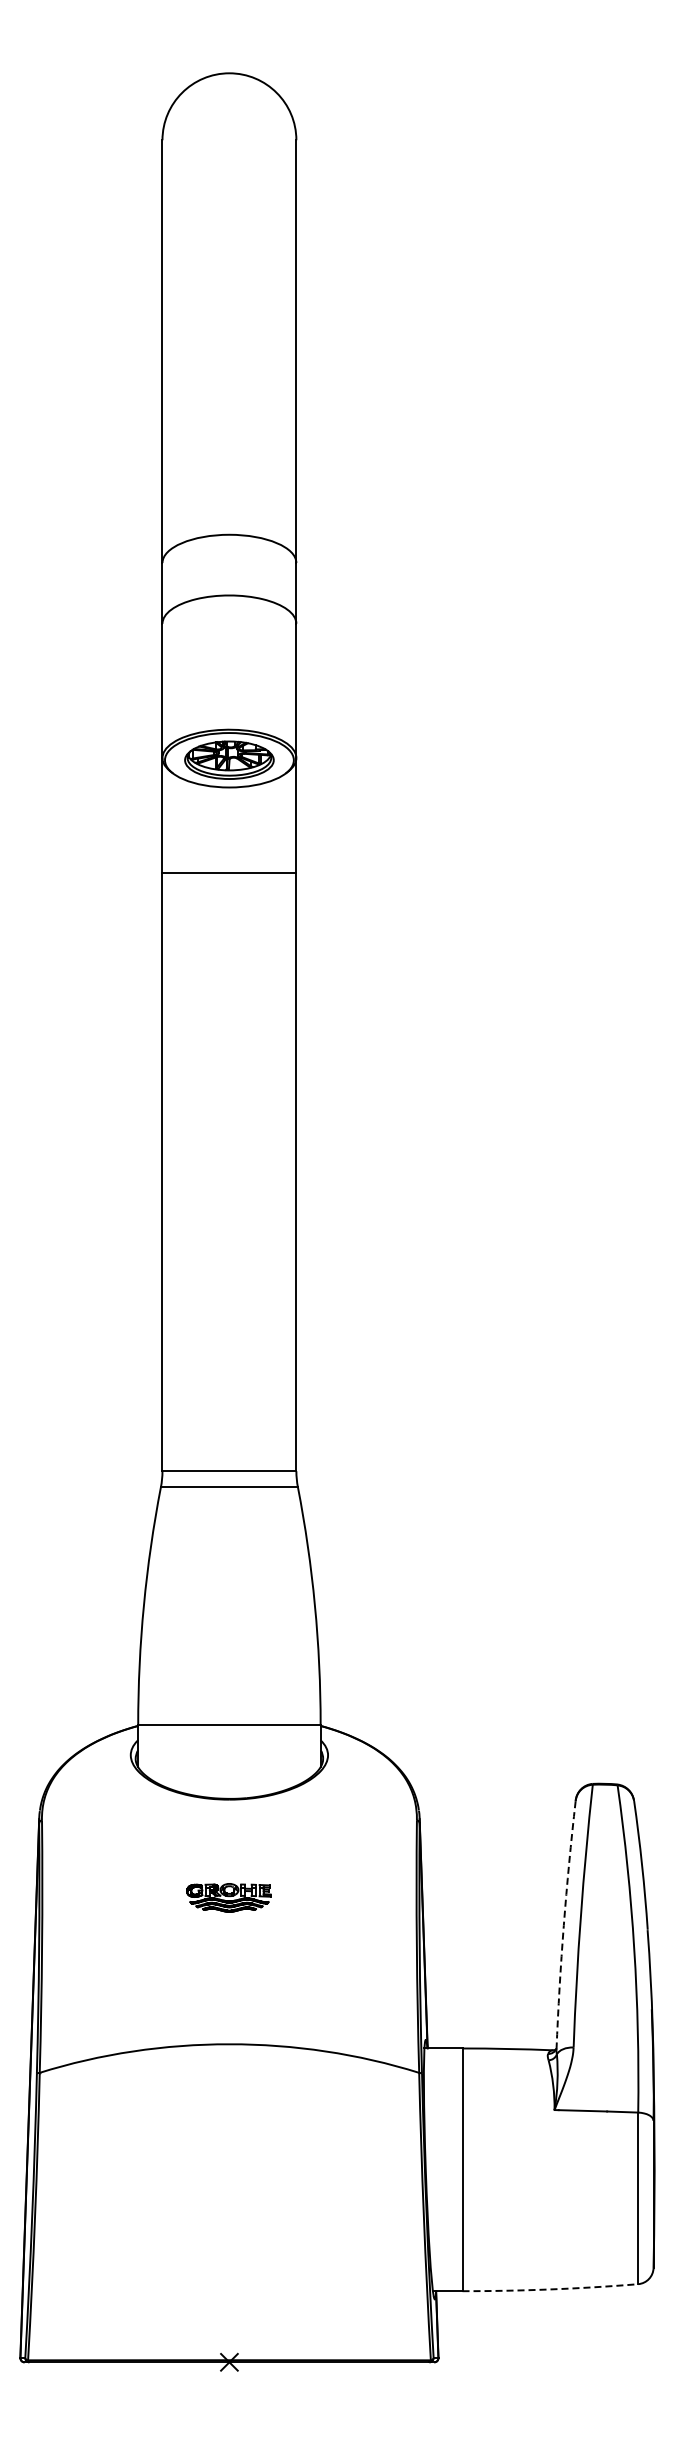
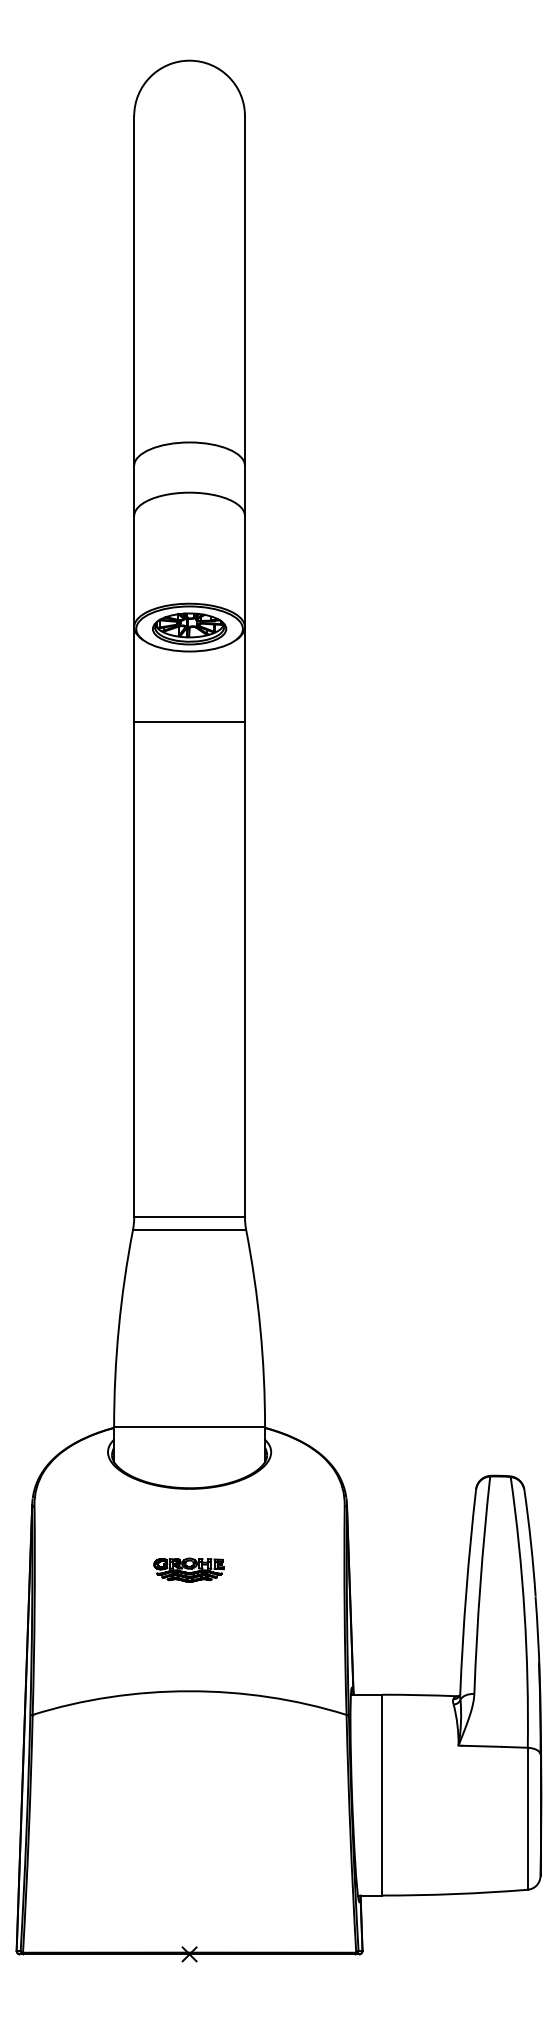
arc: (563, 1925) -> (465, 1593), dashed -> solid
arc: (550, 2289) -> (455, 1894), dashed -> solid

